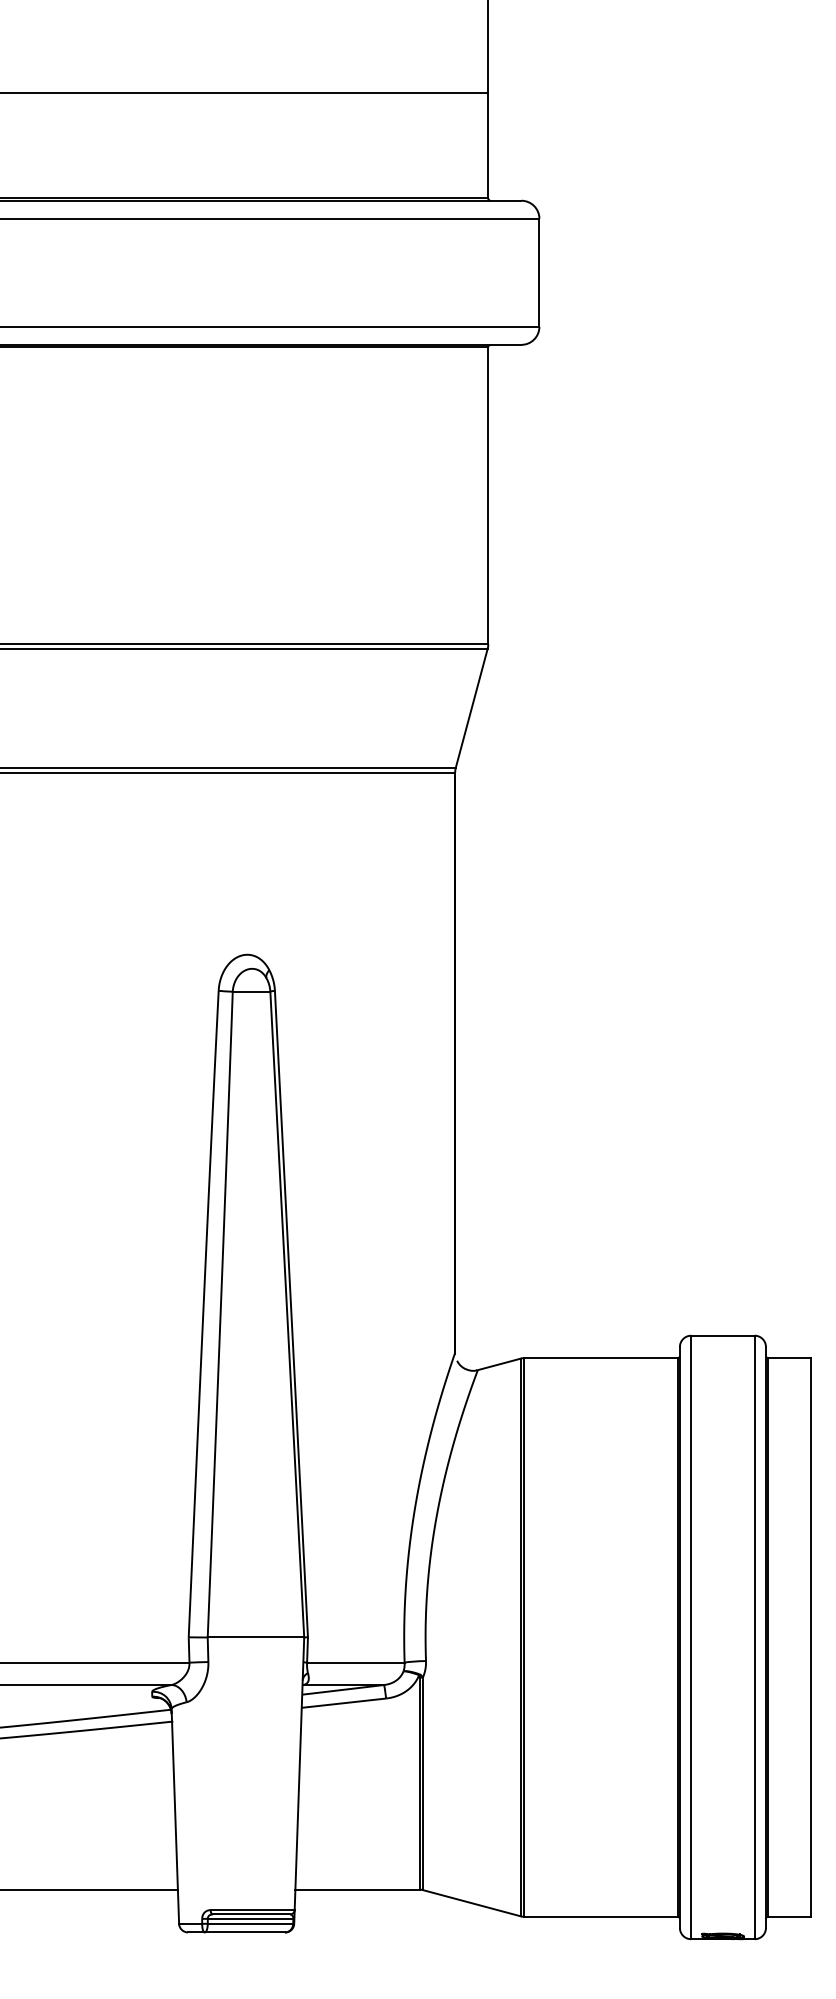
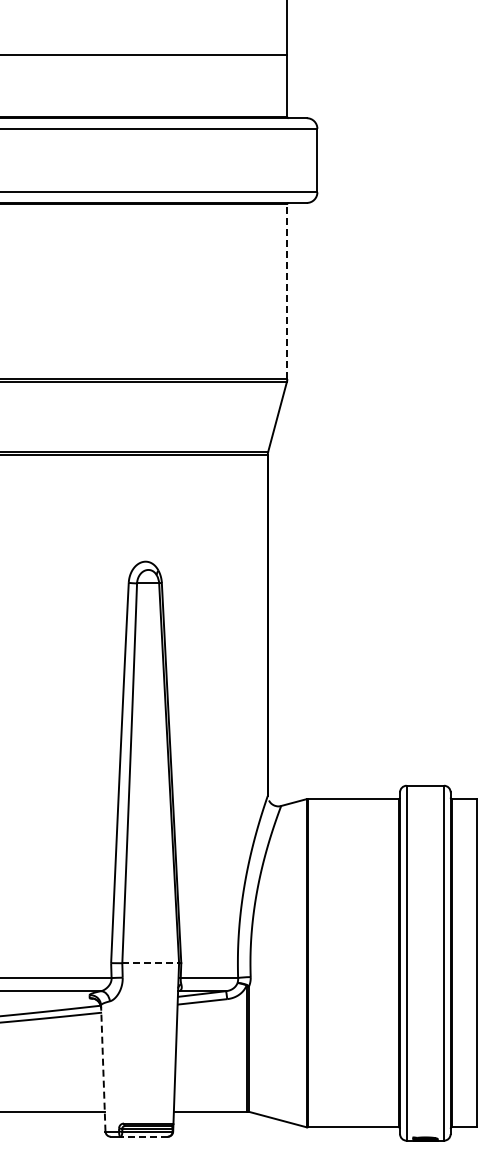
line: (488, 495) -> (287, 291), solid -> dashed
line: (257, 1637) -> (151, 963), solid -> dashed
line: (175, 1816) -> (103, 1068), solid -> dashed
line: (245, 1932) -> (144, 1136), solid -> dashed

